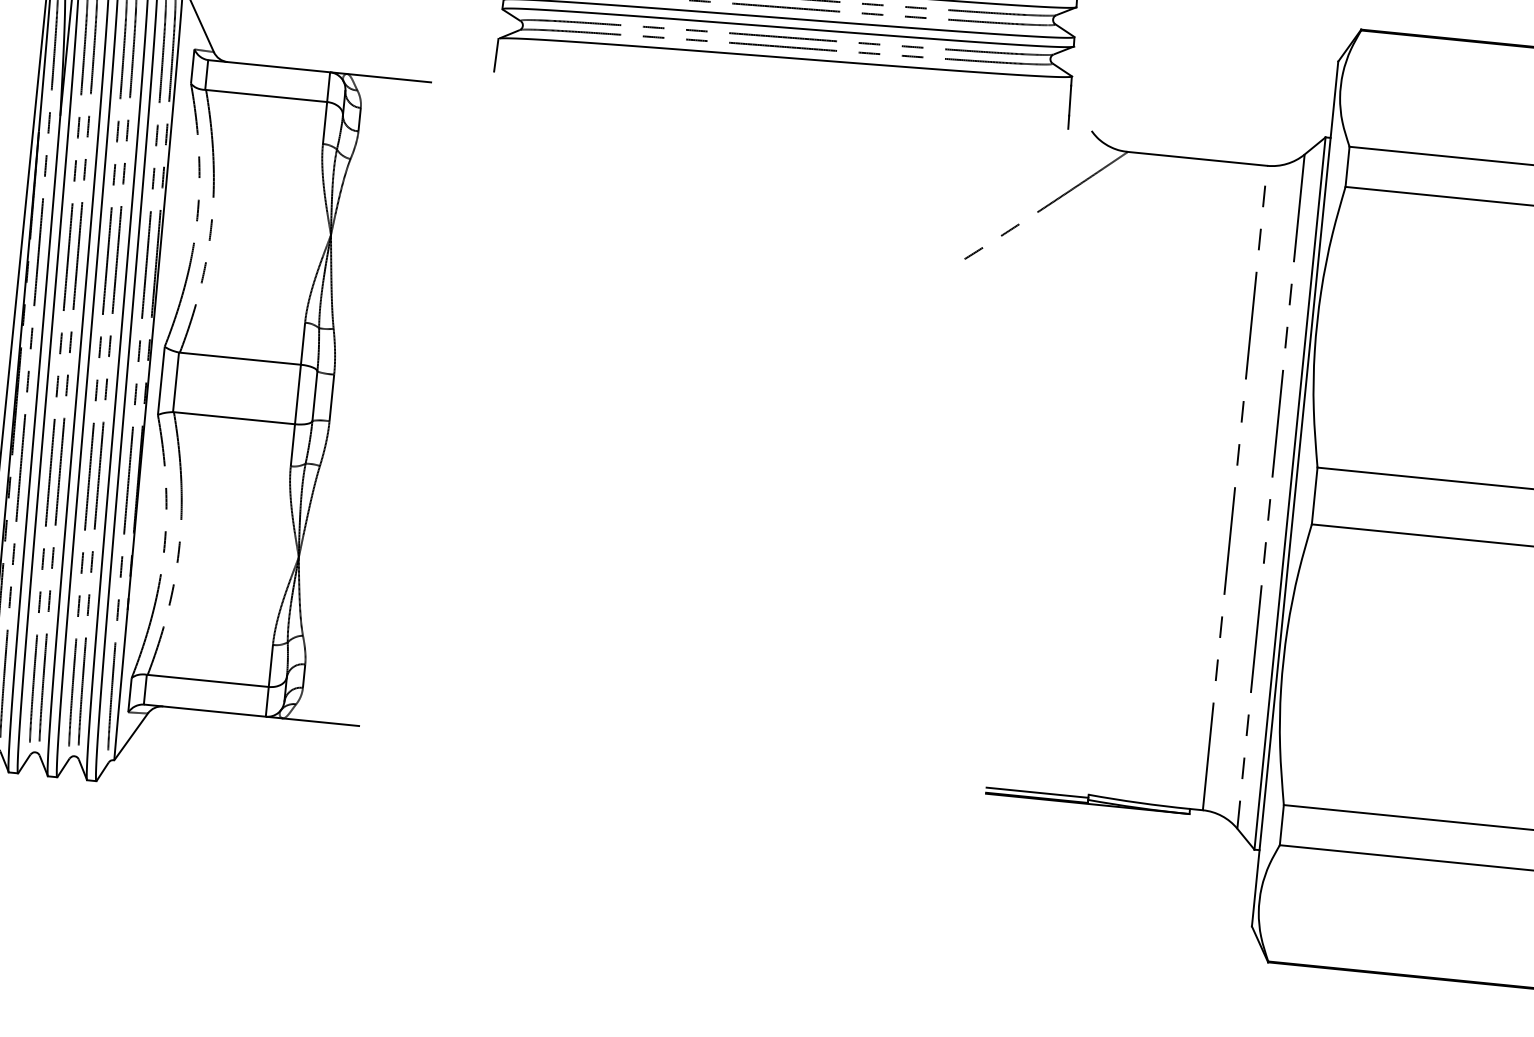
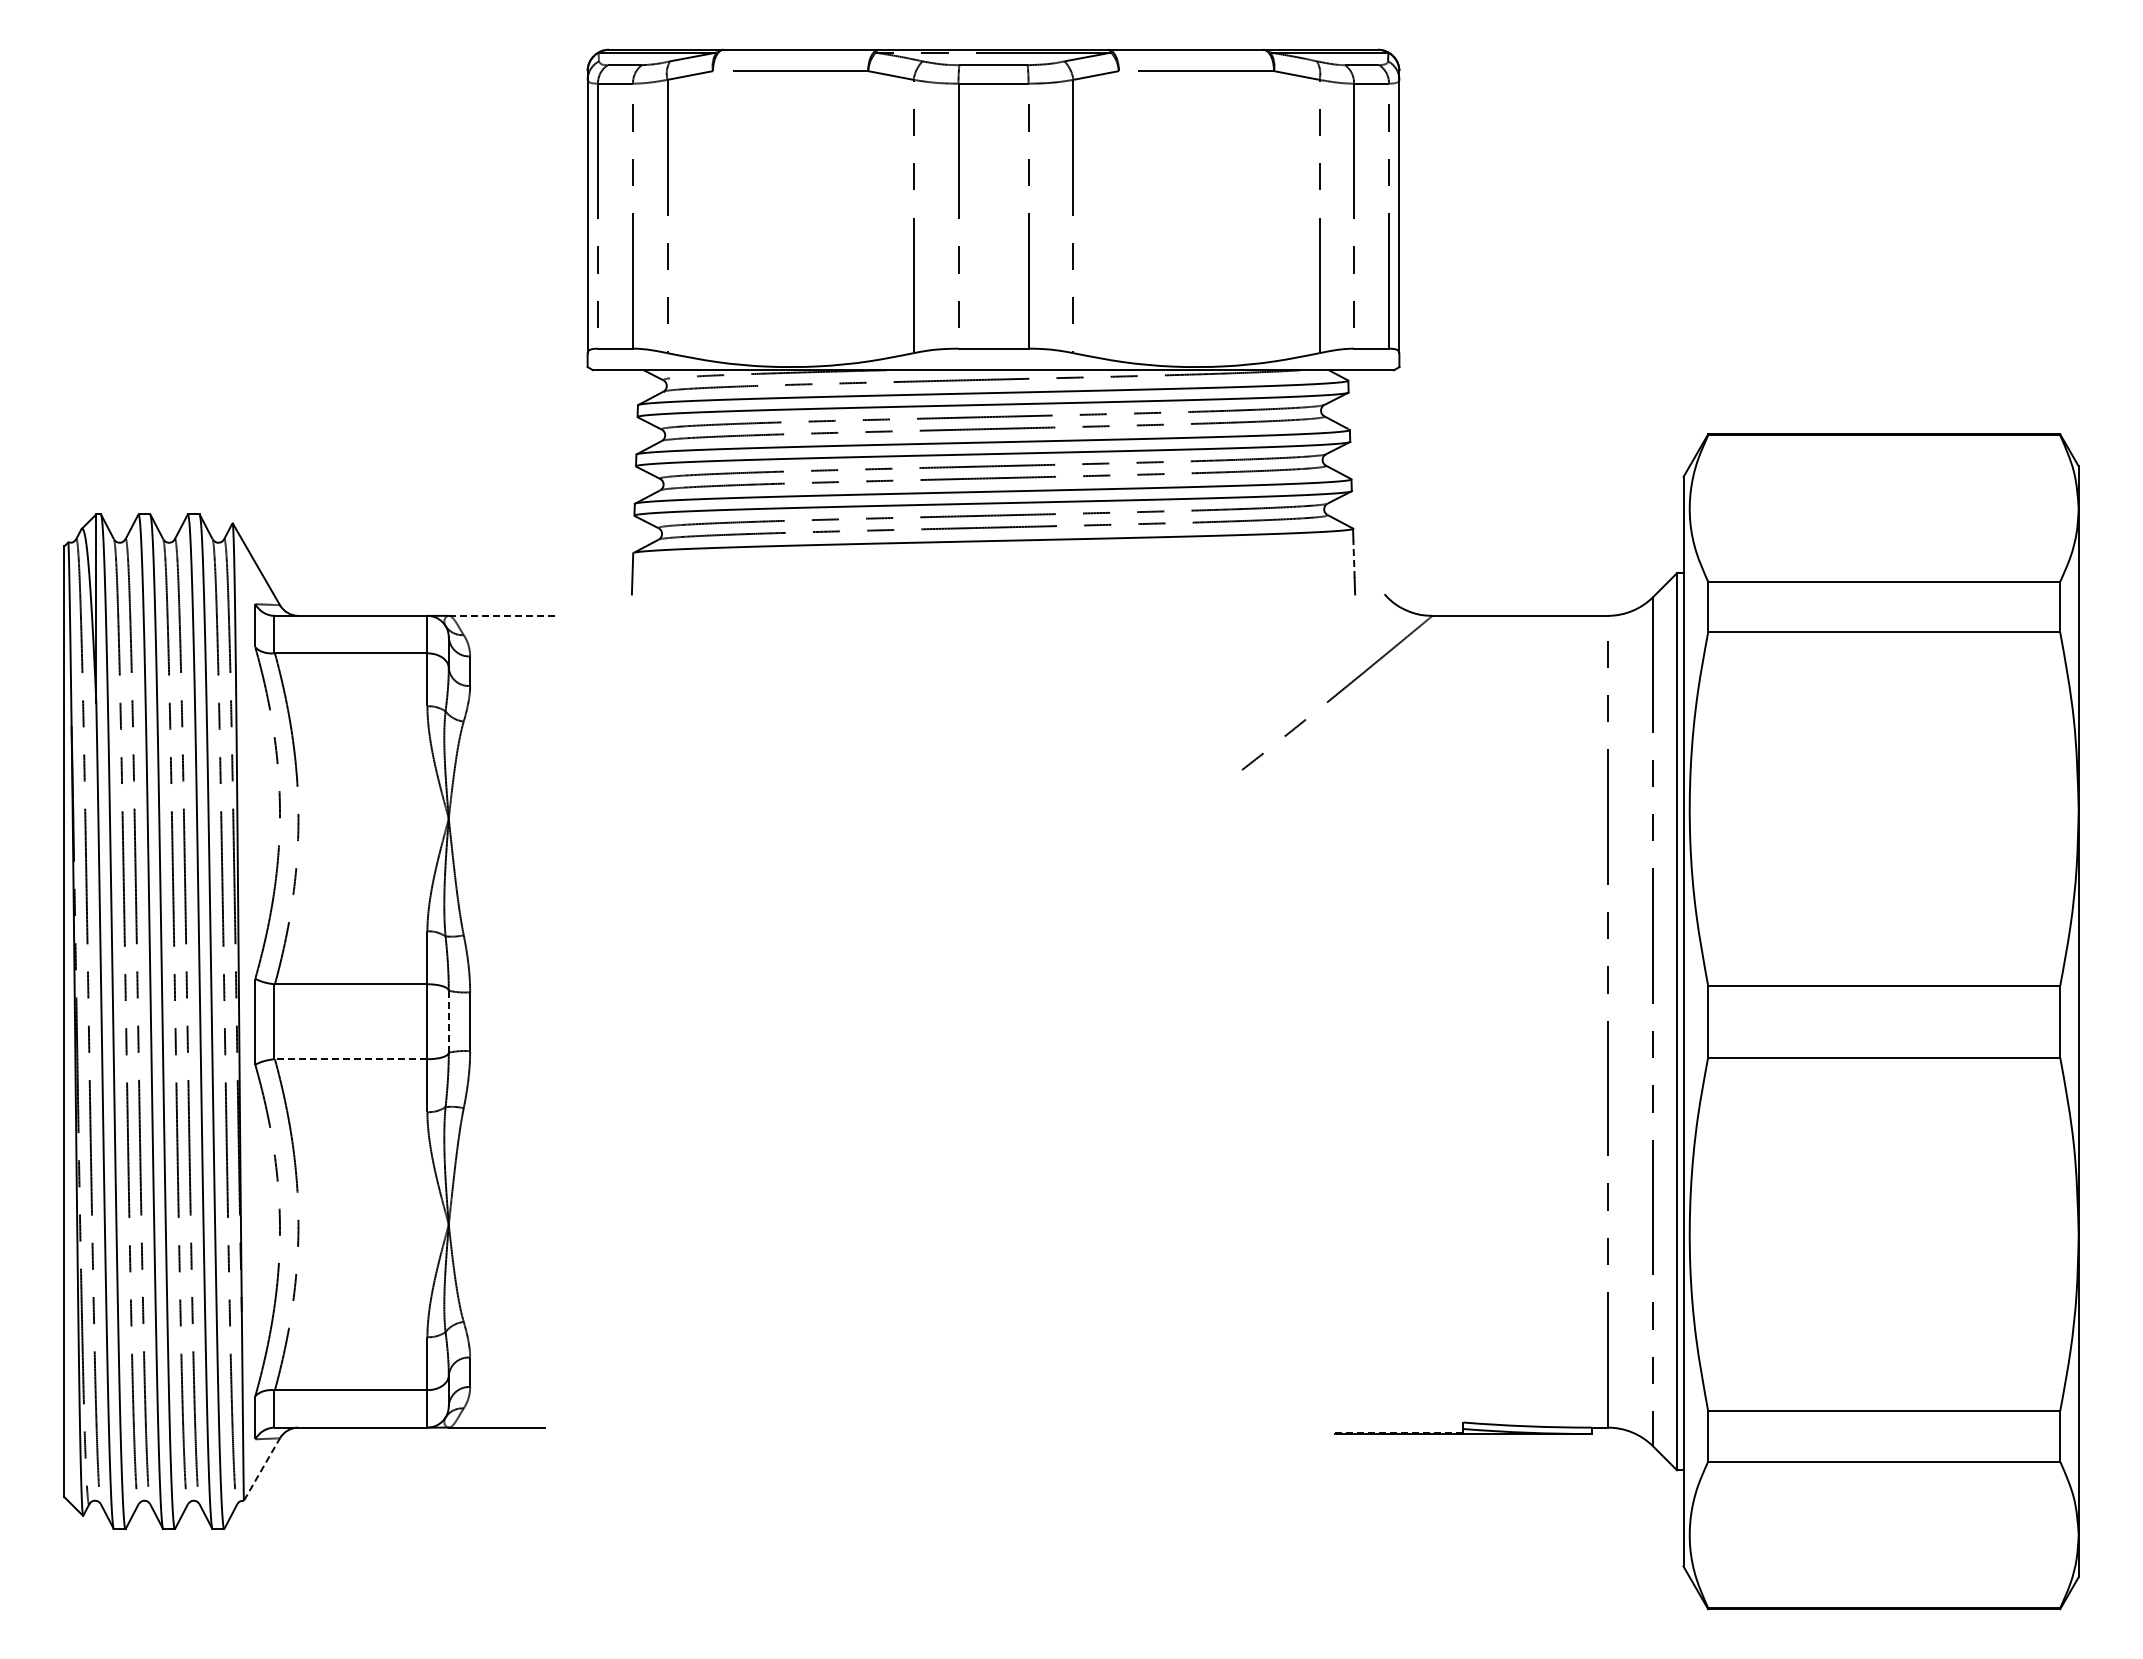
line: (388, 77) -> (501, 615), solid -> dashed
line: (1070, 101) -> (1354, 559), solid -> dashed
line: (314, 395) -> (448, 1021), solid -> dashed
line: (233, 418) -> (350, 1059), solid -> dashed
line: (131, 736) -> (262, 1469), solid -> dashed
line: (1037, 792) -> (1399, 1426), removed
line: (1037, 797) -> (1399, 1432), solid -> dashed

